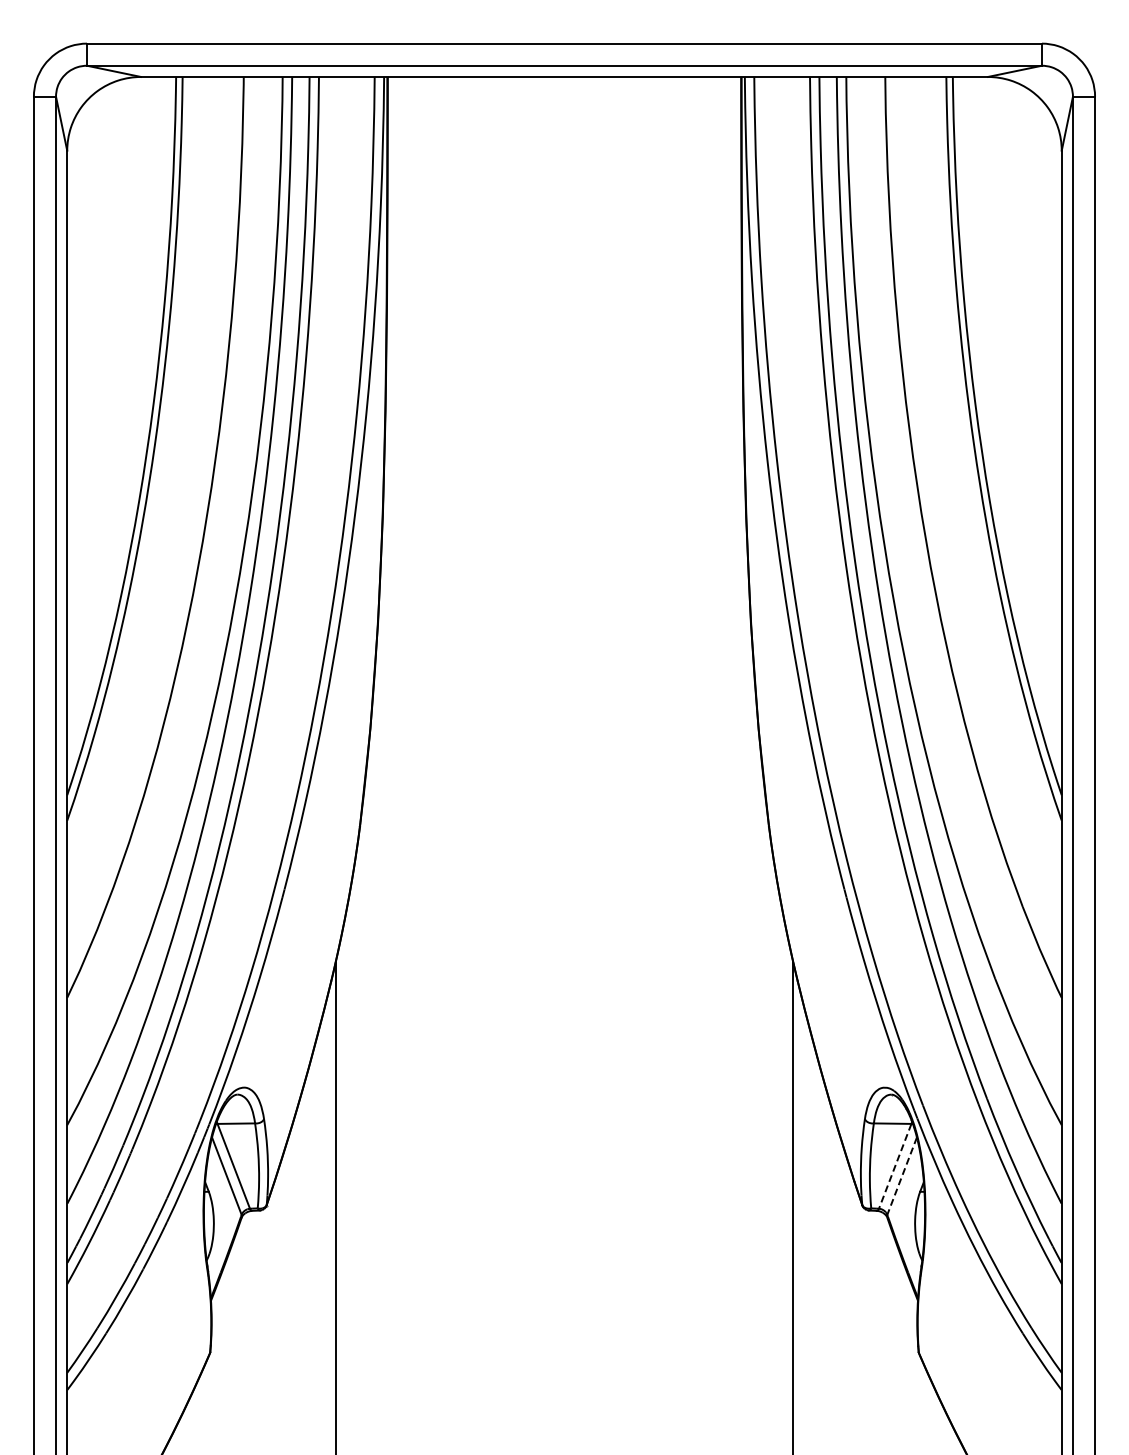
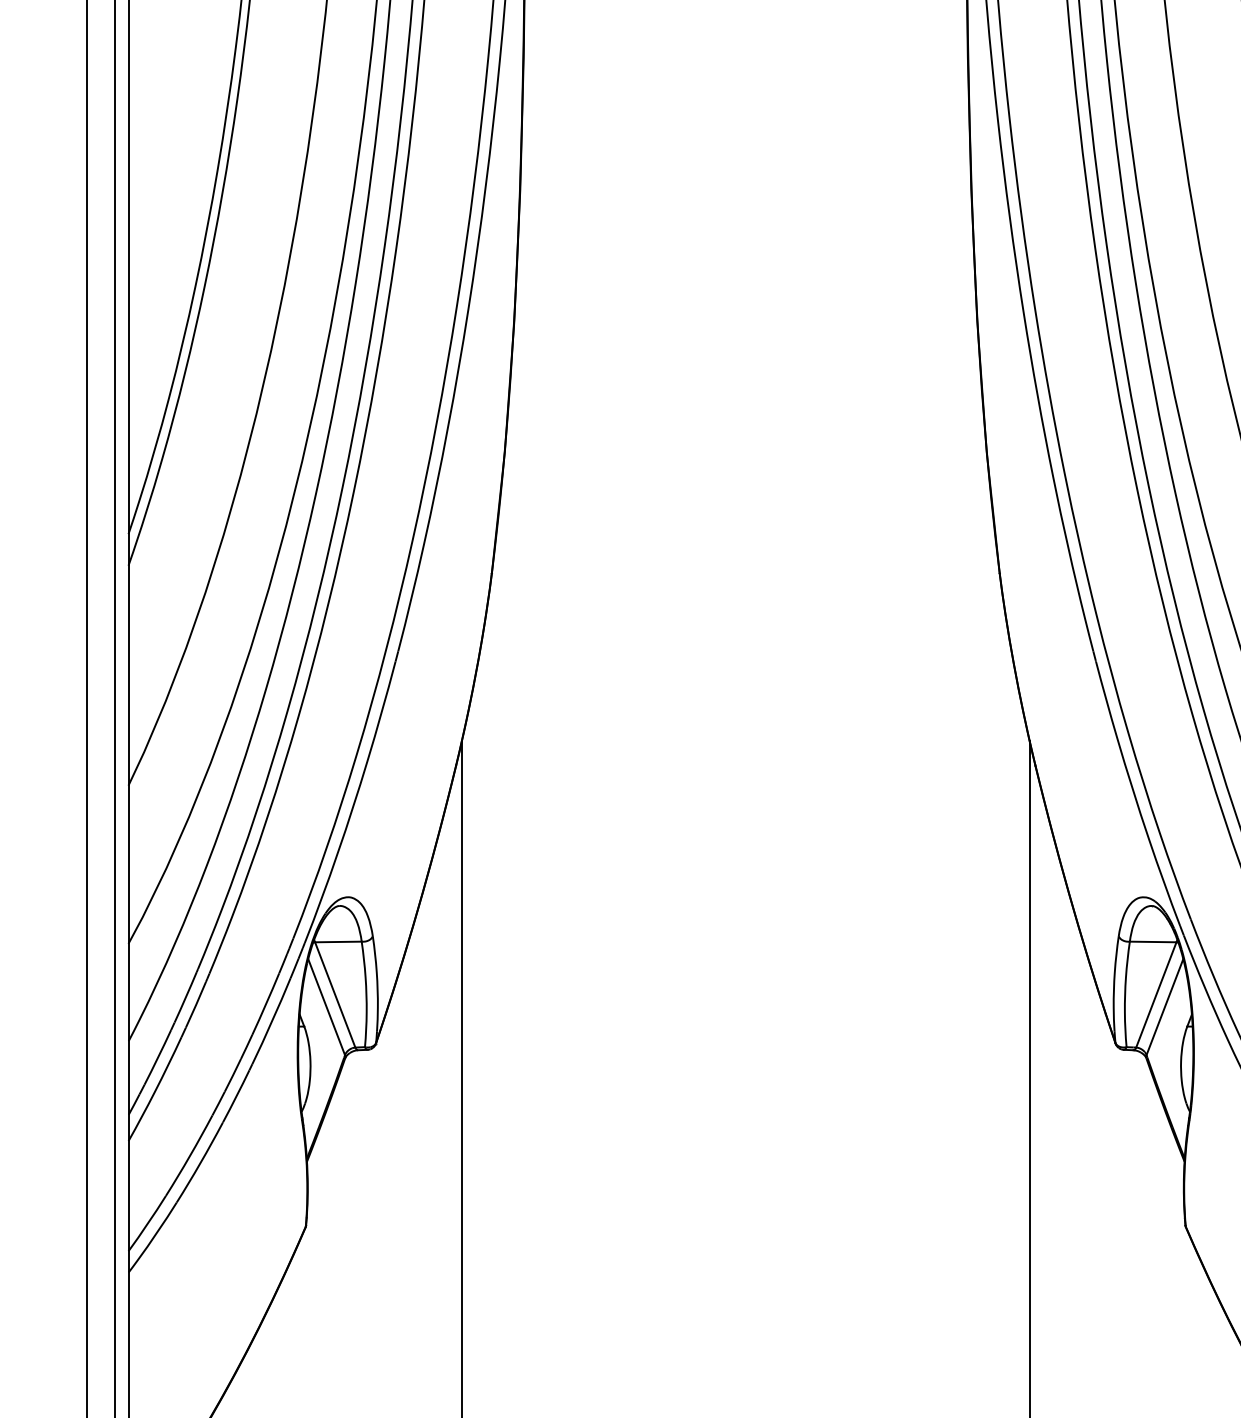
line: (895, 1166) -> (1156, 995), dashed -> solid
line: (901, 1176) -> (1164, 1007), dashed -> solid

